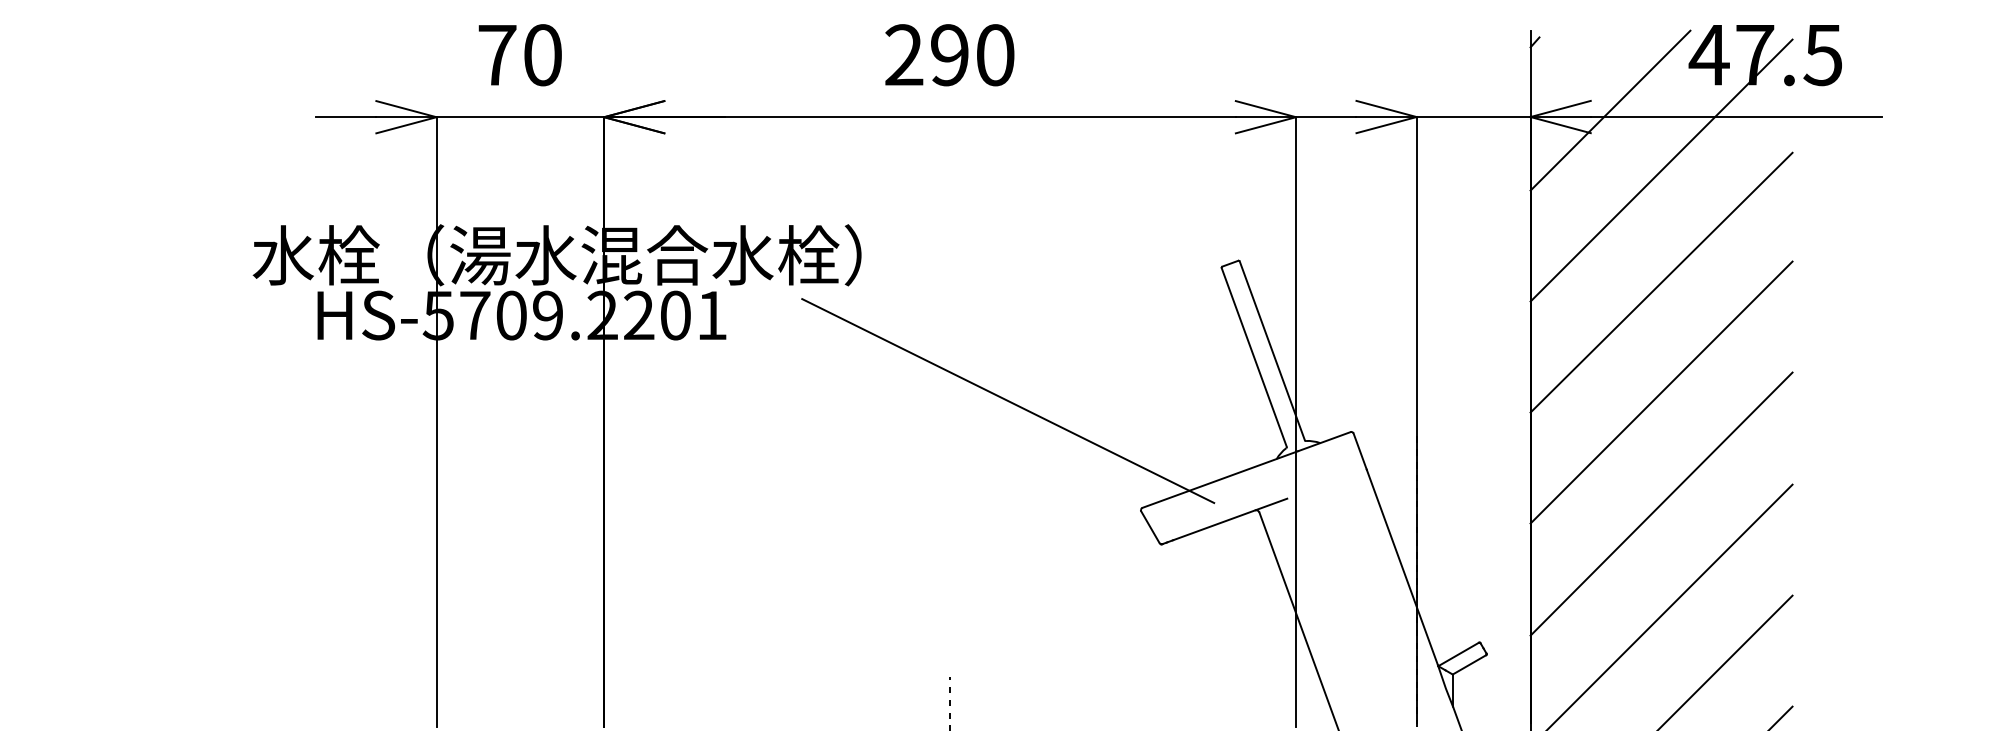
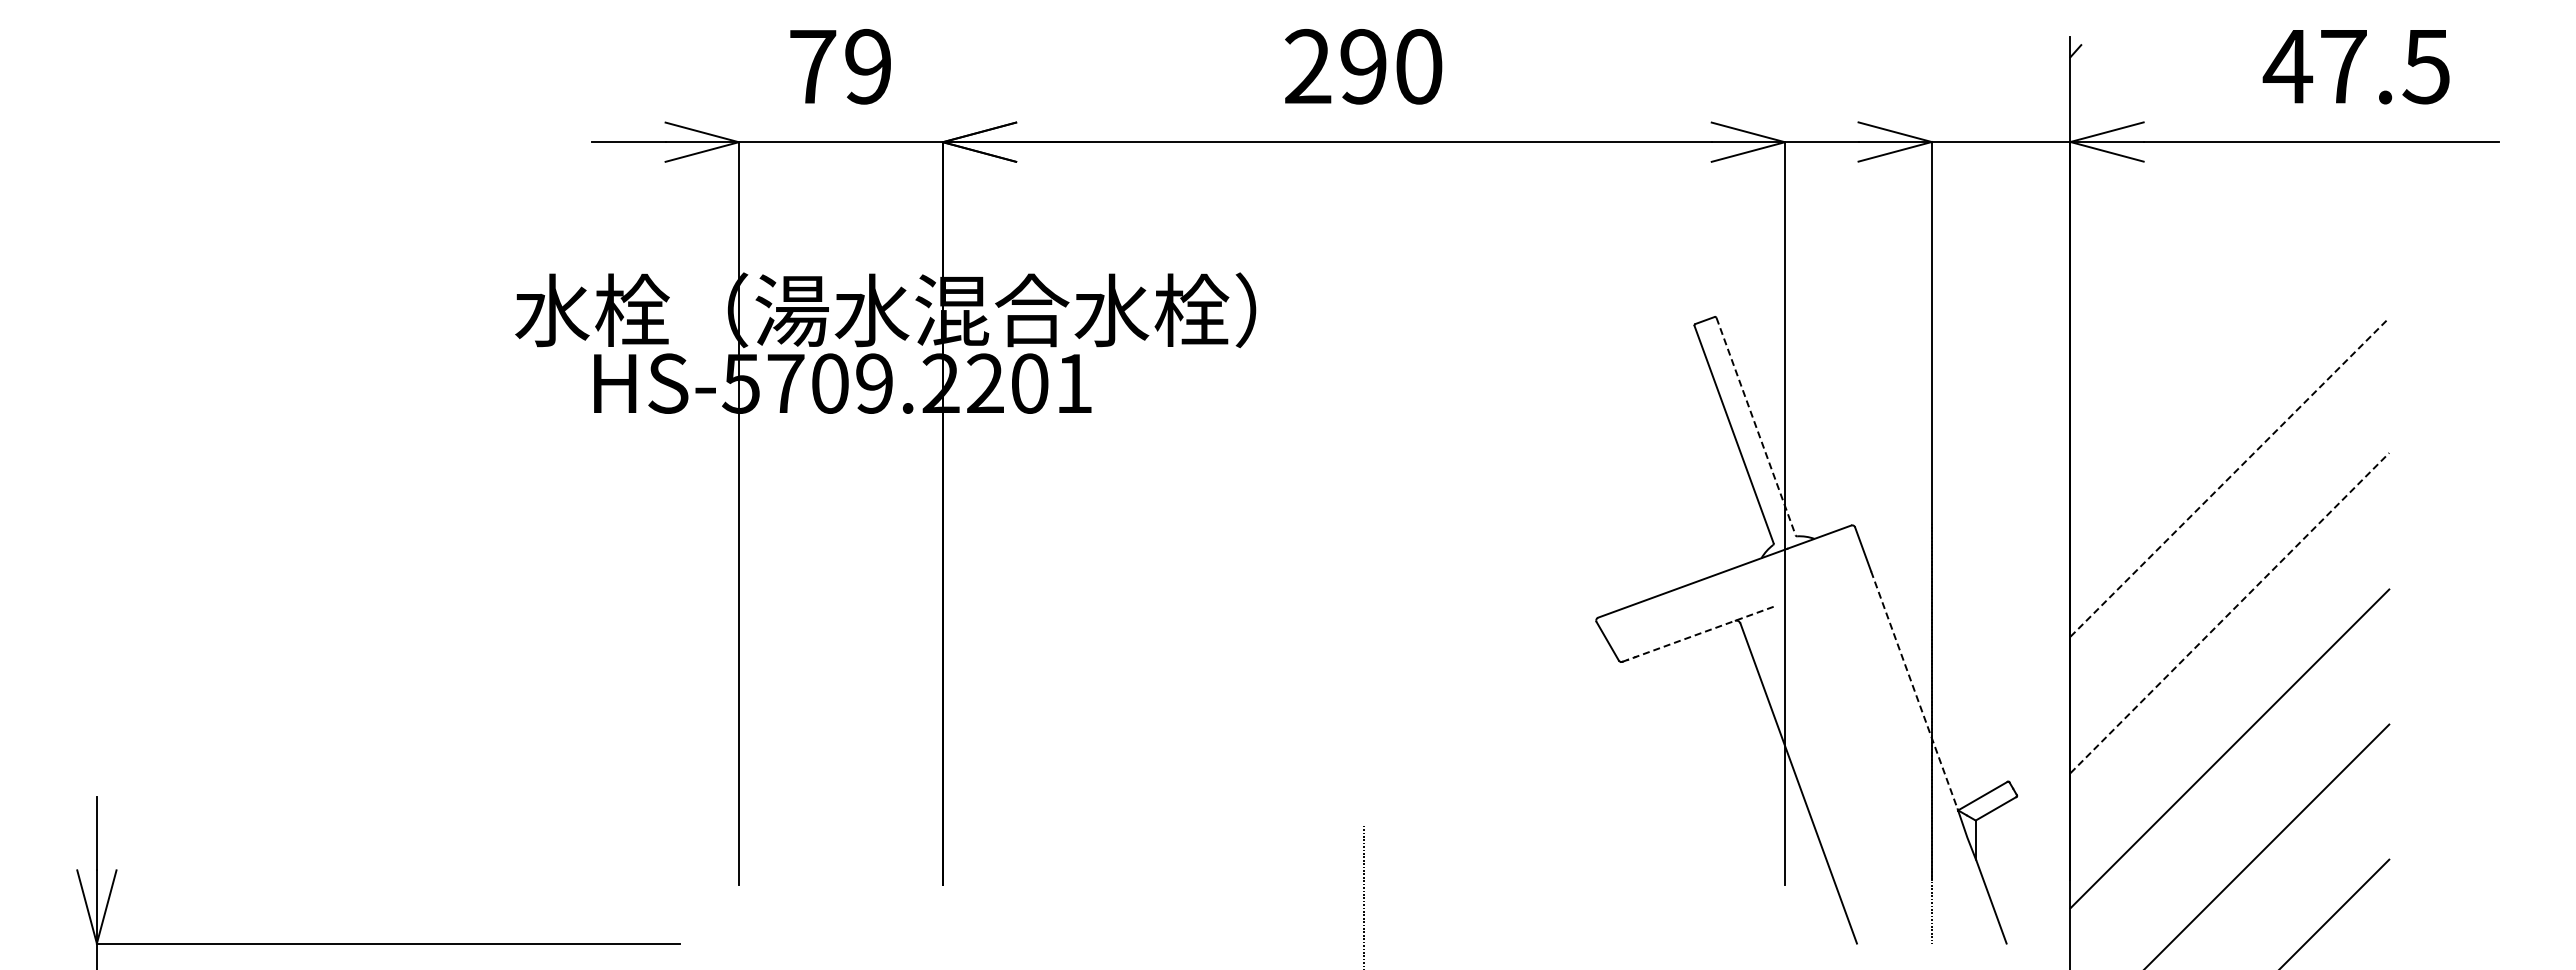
text: (543, 55) -> (868, 66), 70 -> 79
line: (1610, 110) -> (2167, 133), removed
line: (1661, 170) -> (2229, 206), removed
line: (1661, 282) -> (2229, 343), removed
line: (1272, 350) -> (1756, 426), solid -> dashed
line: (1662, 392) -> (2230, 477), solid -> dashed
line: (1008, 400) -> (1434, 487), removed
line: (1661, 504) -> (2229, 613), solid -> dashed
line: (1224, 521) -> (1698, 634), solid -> dashed
line: (1402, 567) -> (1914, 690), solid -> dashed

